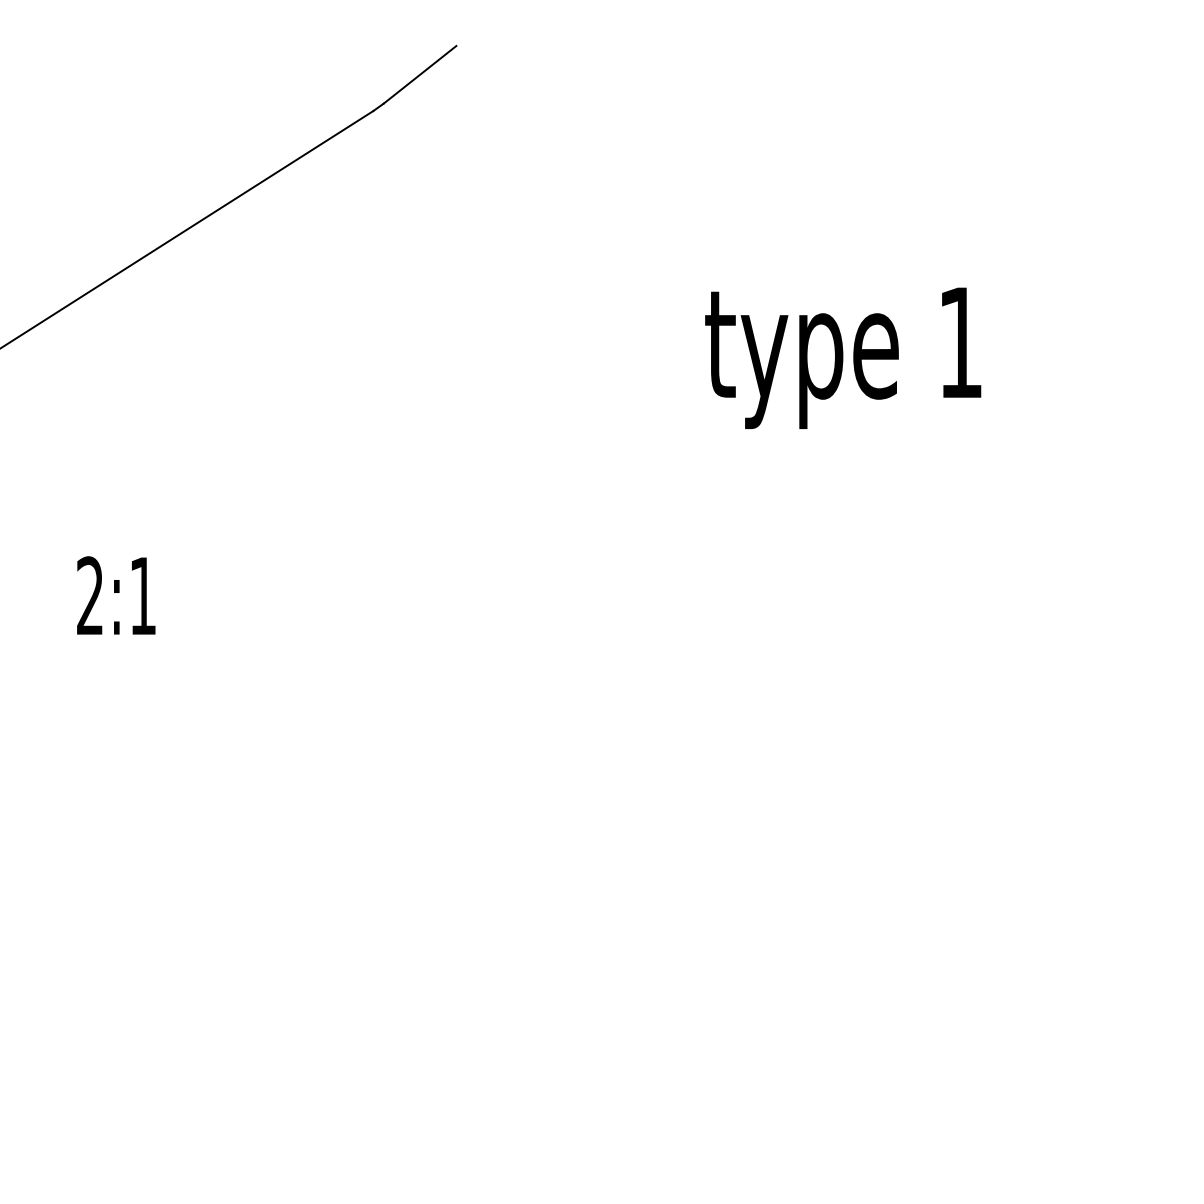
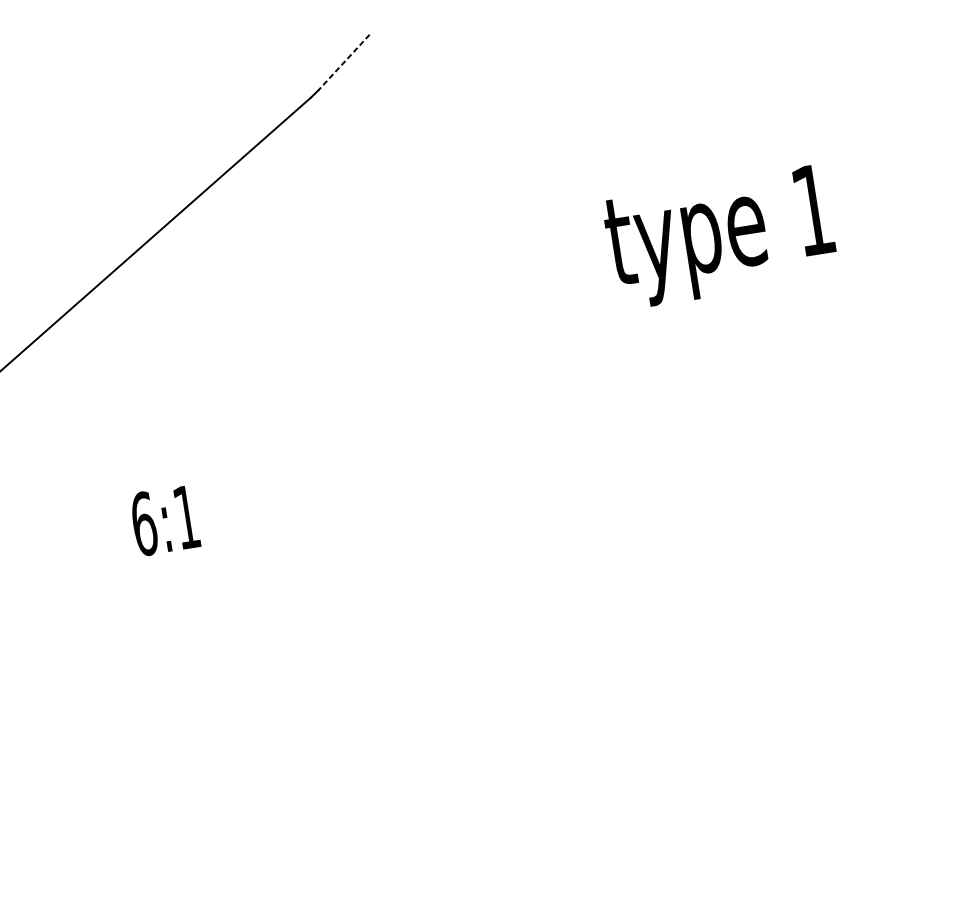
line: (419, 75) -> (343, 63), solid -> dashed
text: (90, 595) -> (144, 523), 2:1 -> 6:1

